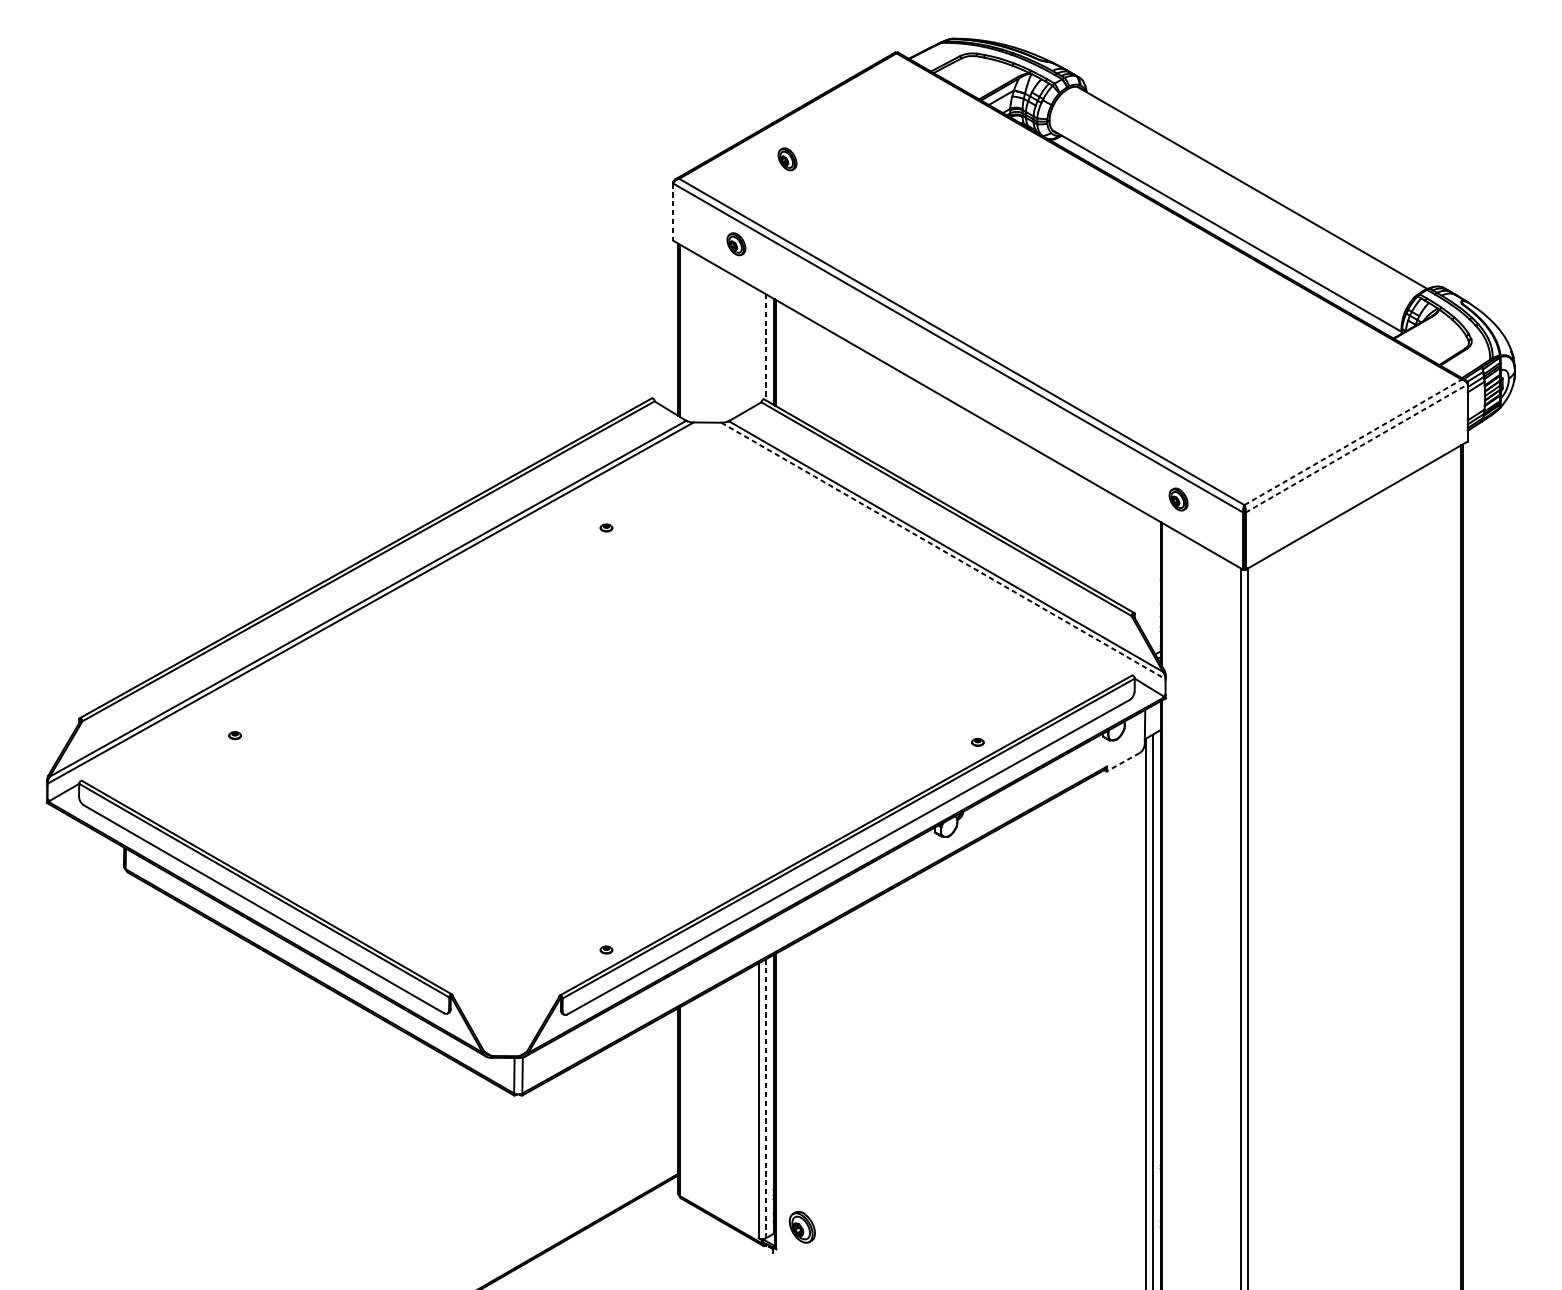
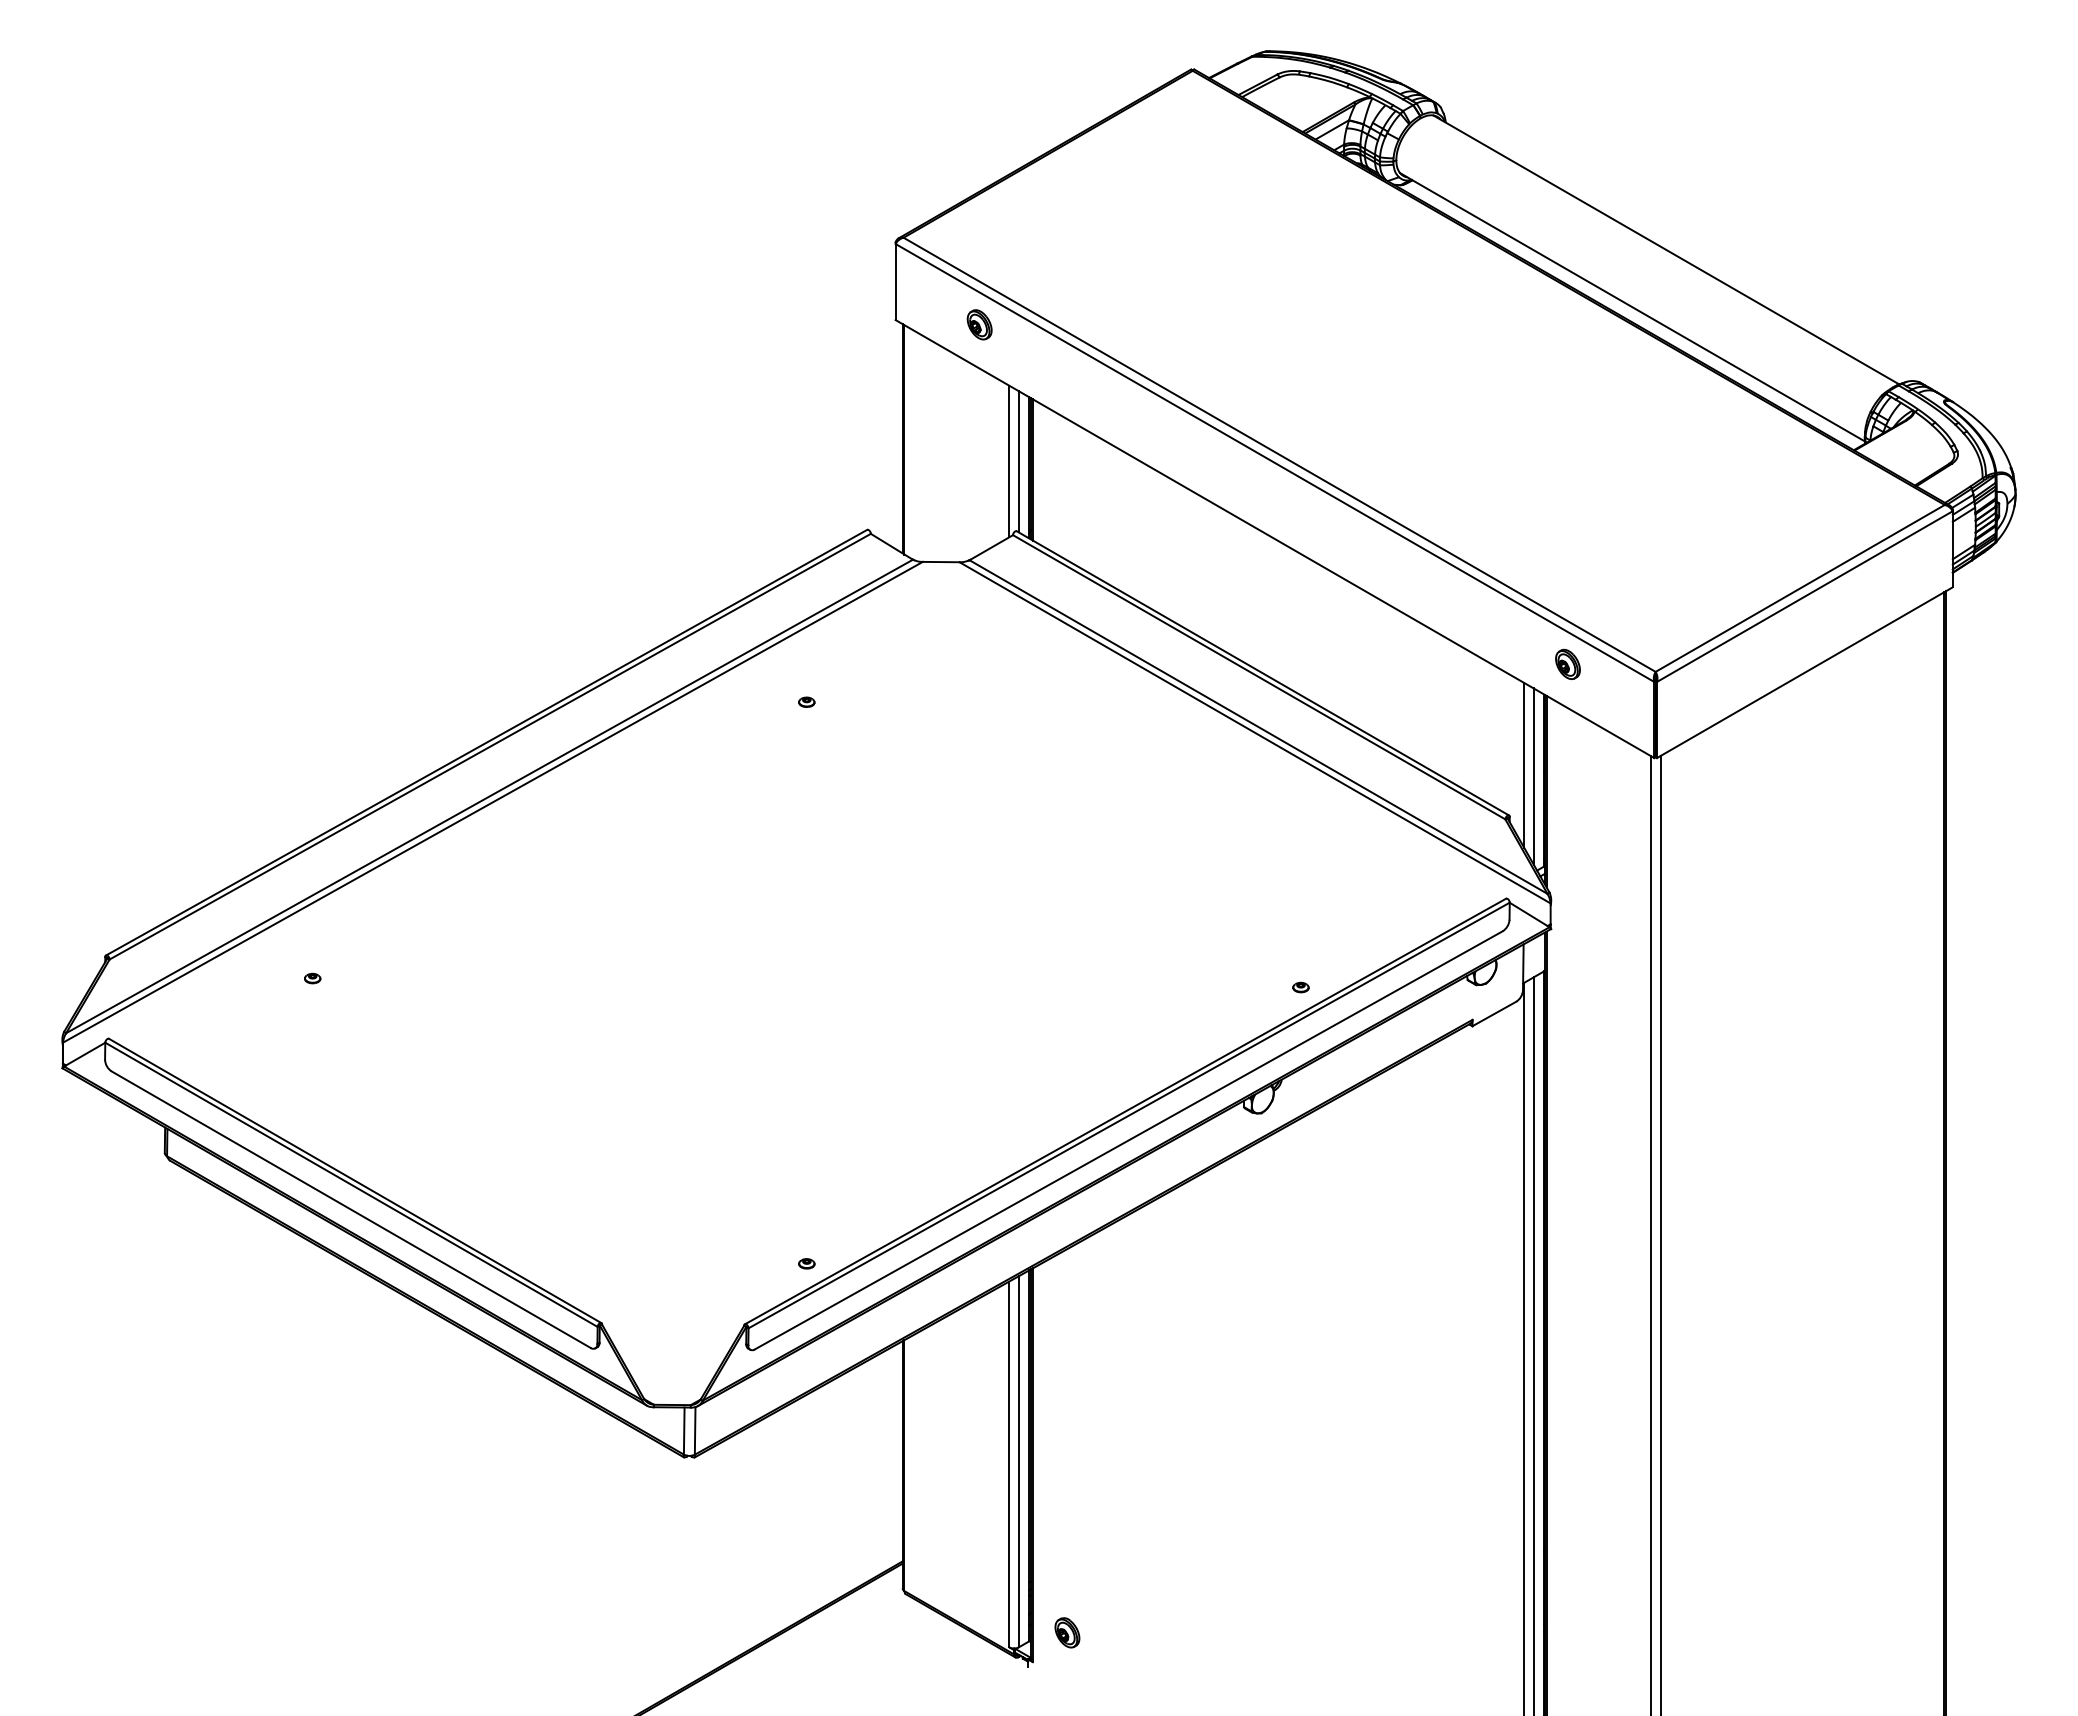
part: (787, 159) -> (1047, 211), removed
line: (673, 212) -> (895, 282), dashed -> solid
line: (758, 346) -> (1009, 461), added
line: (765, 346) -> (1018, 461), dashed -> solid
line: (1353, 442) -> (1800, 588), dashed -> solid
line: (1356, 448) -> (1804, 596), dashed -> solid
line: (943, 551) -> (1255, 733), dashed -> solid
line: (1145, 575) -> (1524, 765), added
line: (1152, 583) -> (1533, 776), added
line: (1122, 762) -> (1493, 1014), dashed -> solid
line: (765, 1098) -> (1018, 1461), dashed -> solid
part: (802, 1227) -> (1067, 1632), size x0.71

